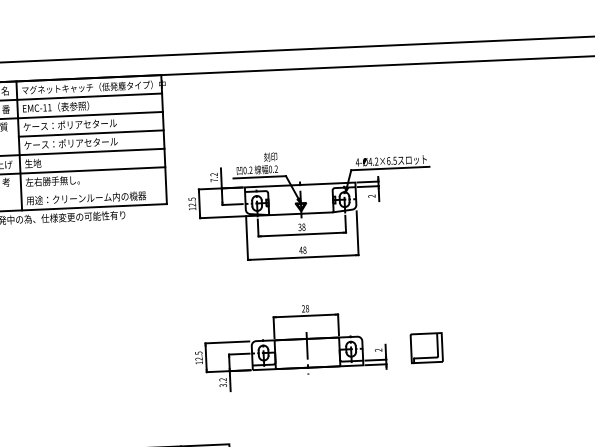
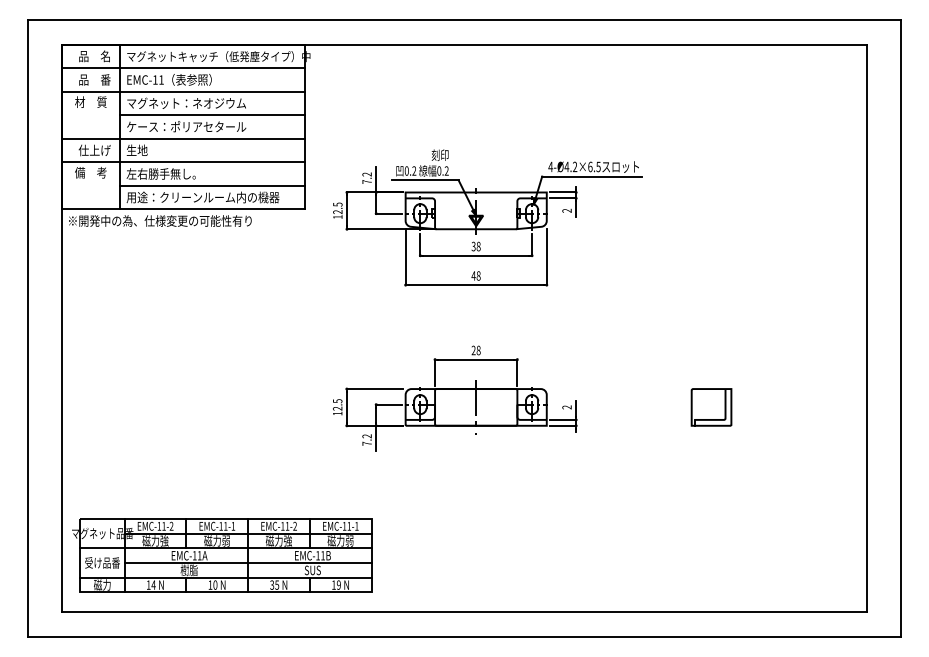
text: (70, 124) -> (186, 102), ケース：ポリアセタール -> マグネット：ネオジウム
line: (93, 188) -> (212, 185), added
part: (426, 348) -> (711, 407), moved
text: (222, 385) -> (366, 443), 3.2 -> 7.2

